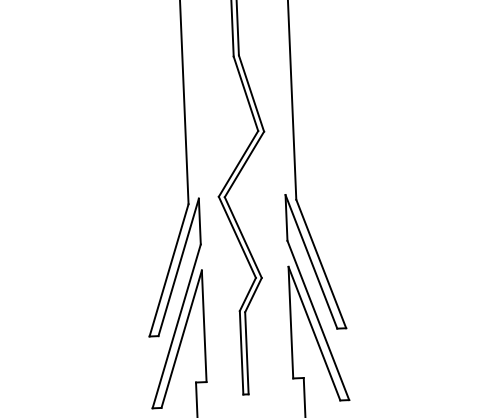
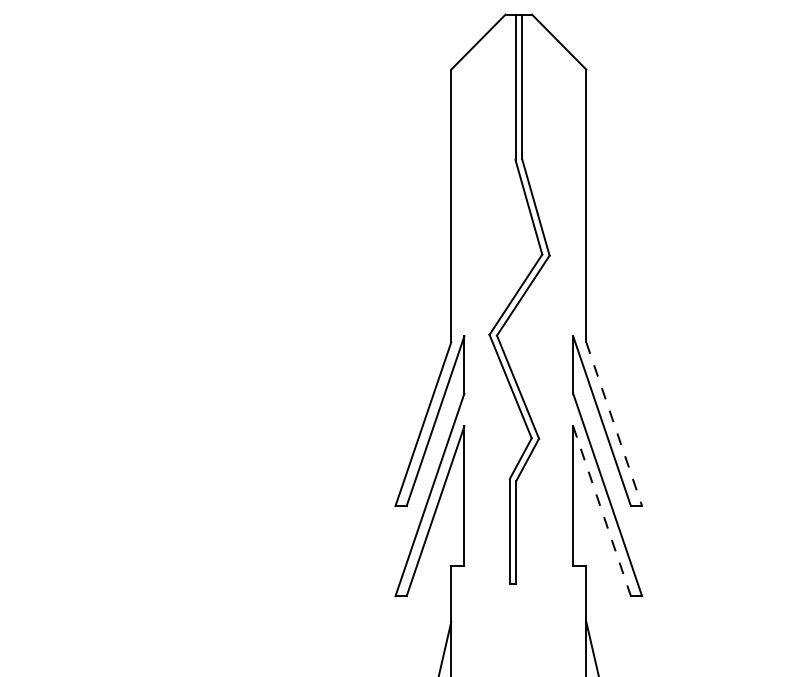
line: (321, 264) -> (614, 424), solid -> dashed
line: (314, 333) -> (602, 511), solid -> dashed

